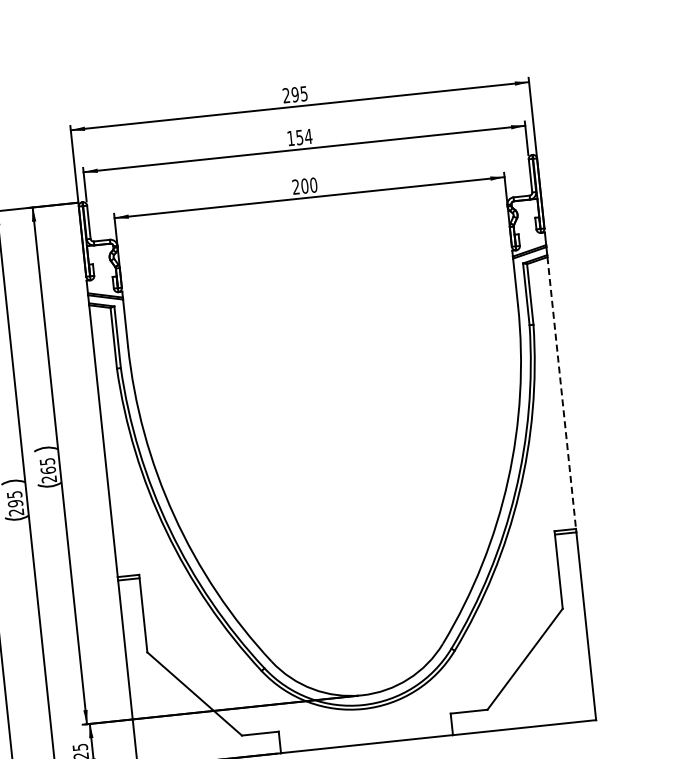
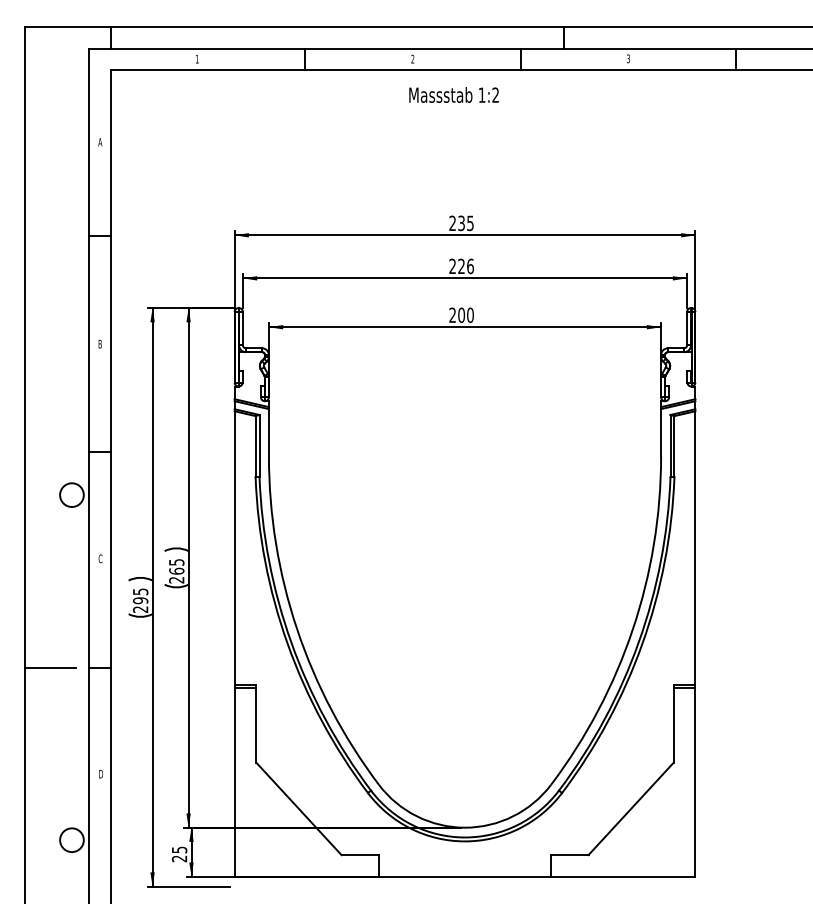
text: (295, 93) -> (461, 222), 295 -> 235
text: (299, 137) -> (461, 266), 154 -> 226
line: (561, 392) -> (695, 547), dashed -> solid

